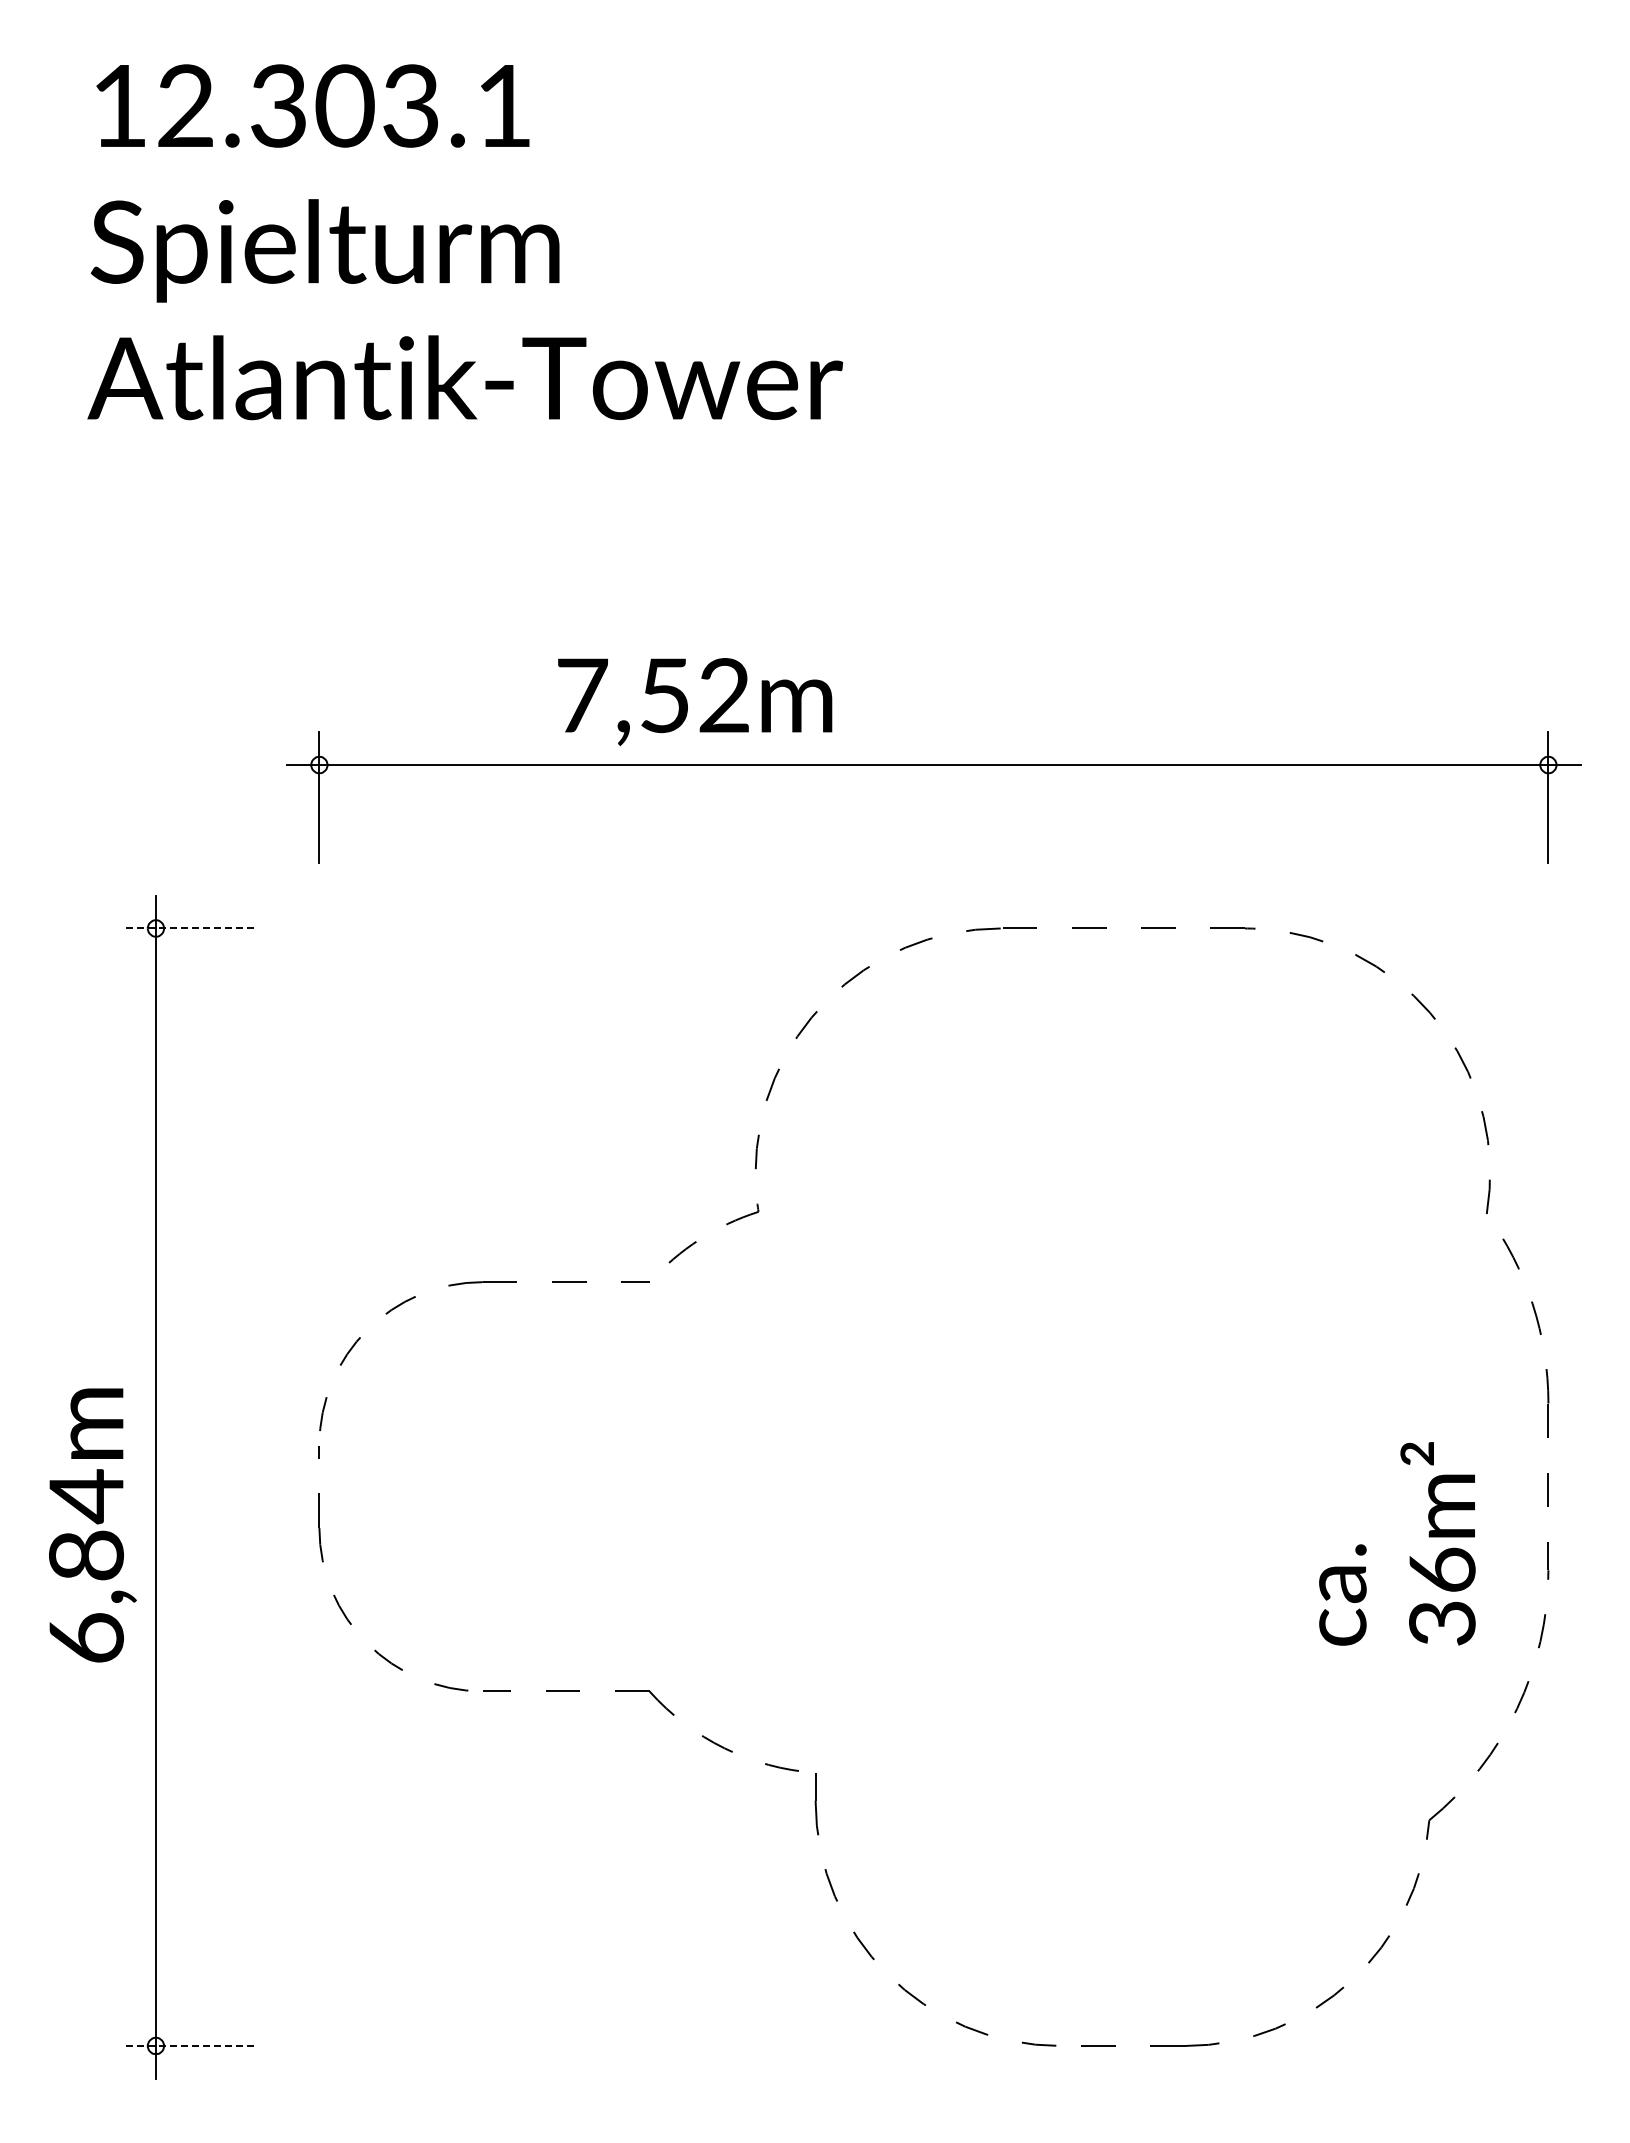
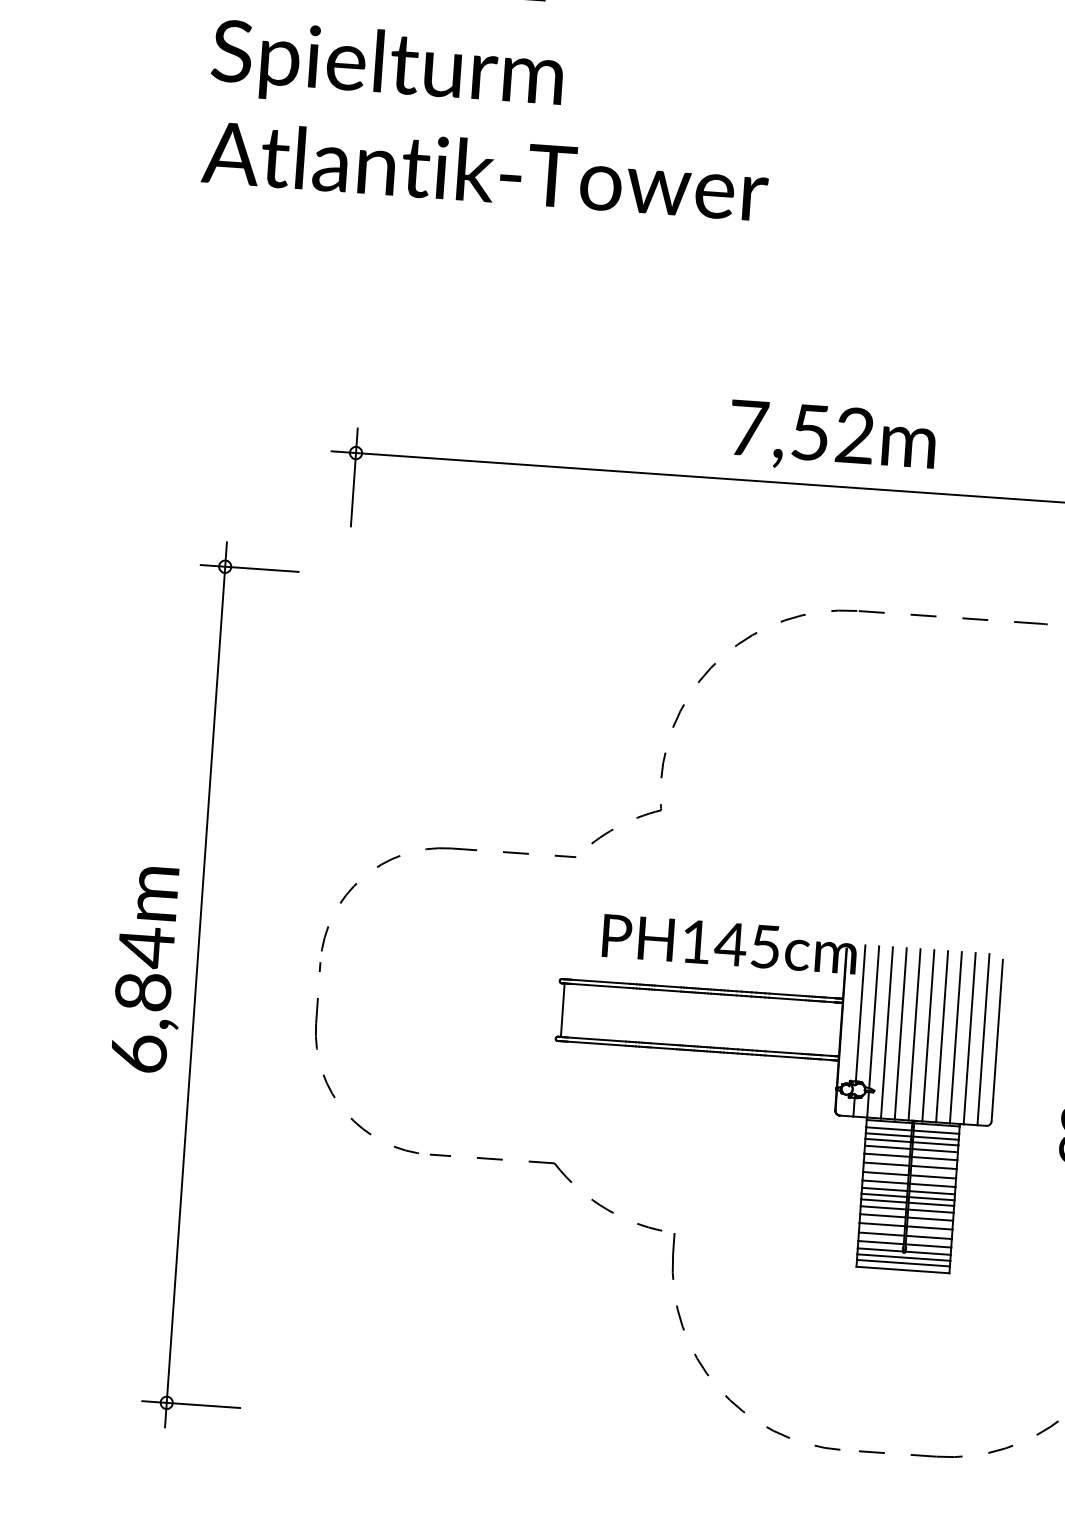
text: (695, 701) -> (833, 438), moved
line: (188, 928) -> (249, 568), dashed -> solid
text: (92, 1525) -> (149, 969), moved
part: (932, 1528) -> (774, 1056), added
line: (188, 2046) -> (191, 1404), dashed -> solid

